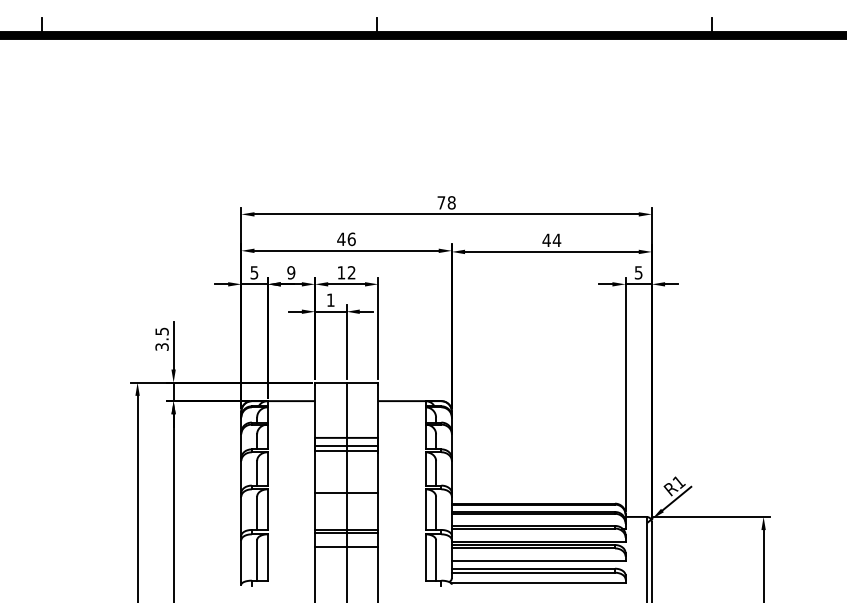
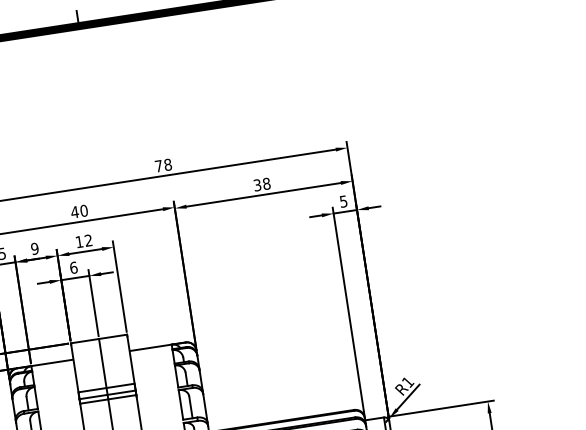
text: (351, 238) -> (83, 210), 46 -> 40
text: (551, 240) -> (261, 184), 44 -> 38
text: (330, 299) -> (73, 267), 1 -> 6

